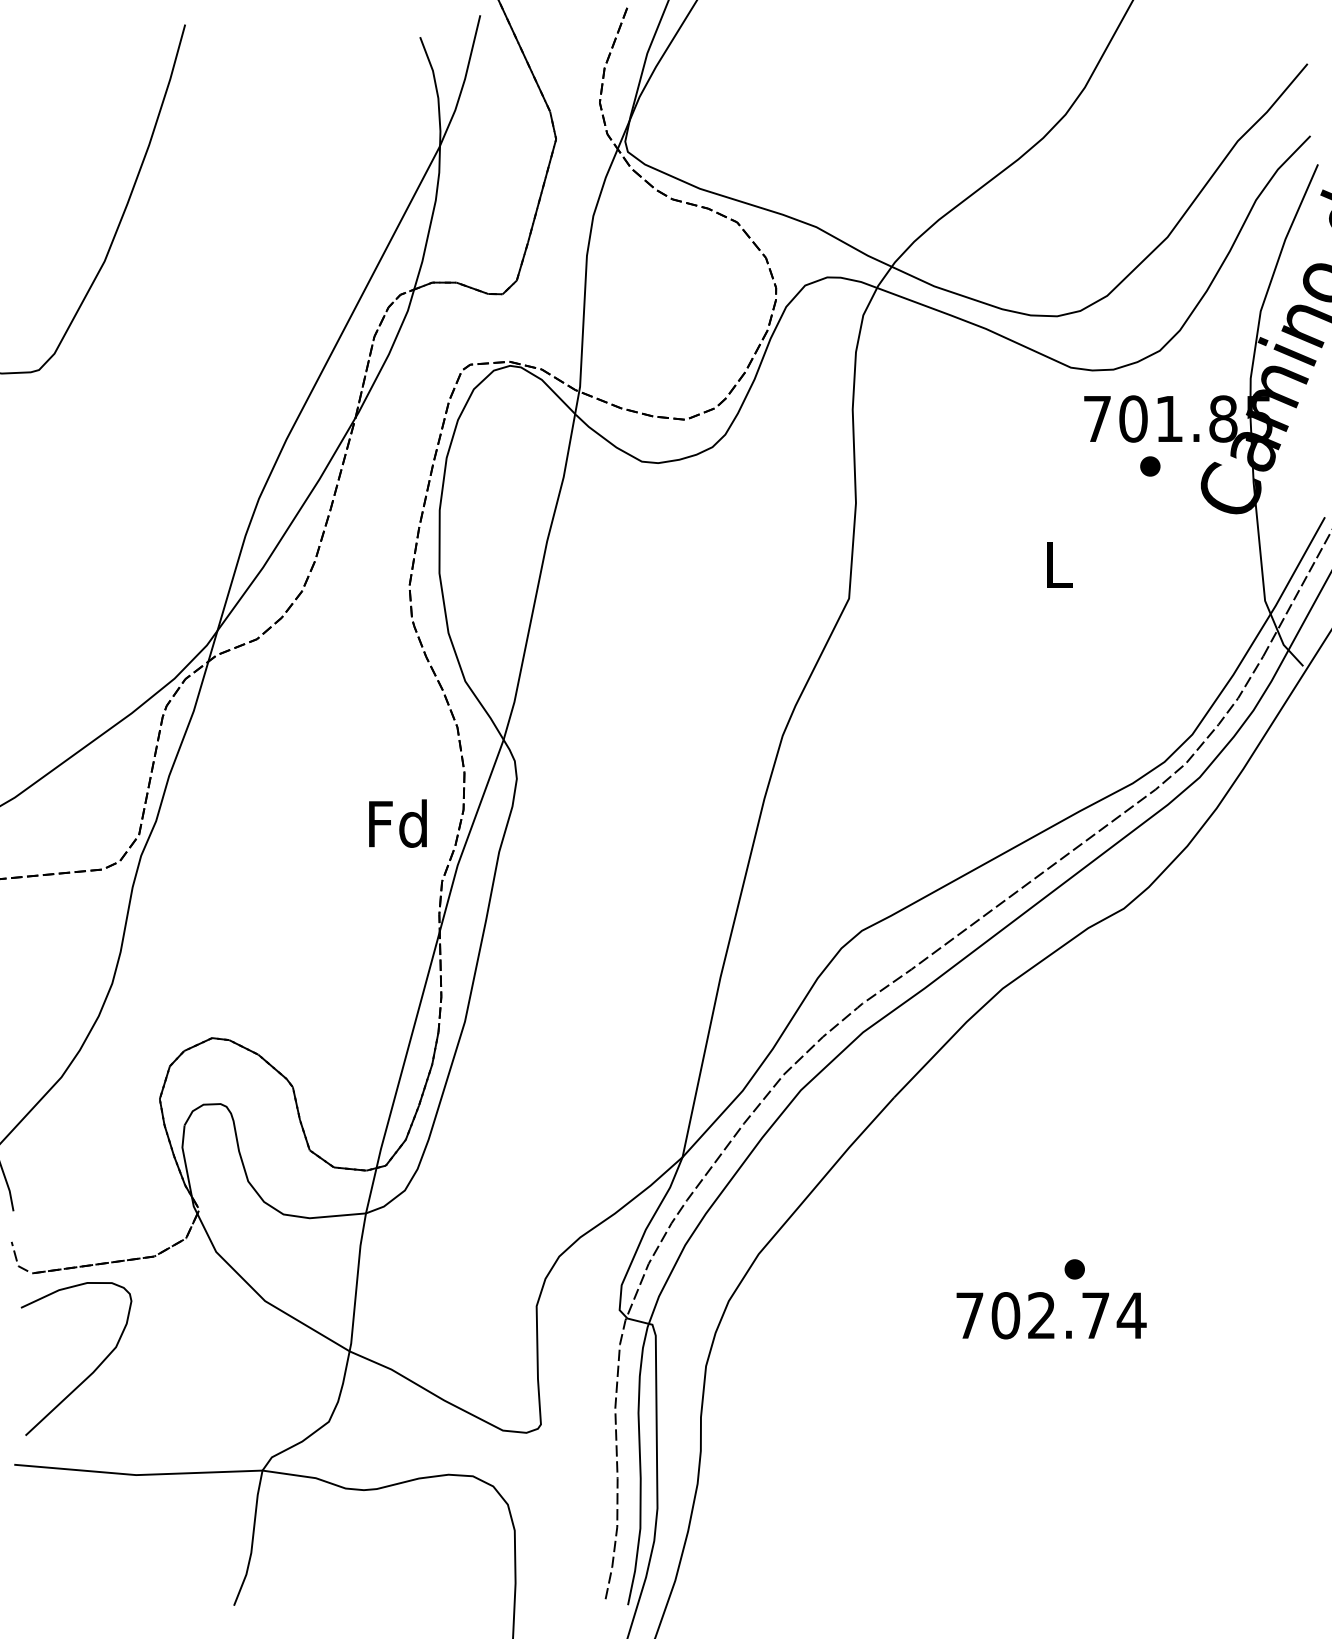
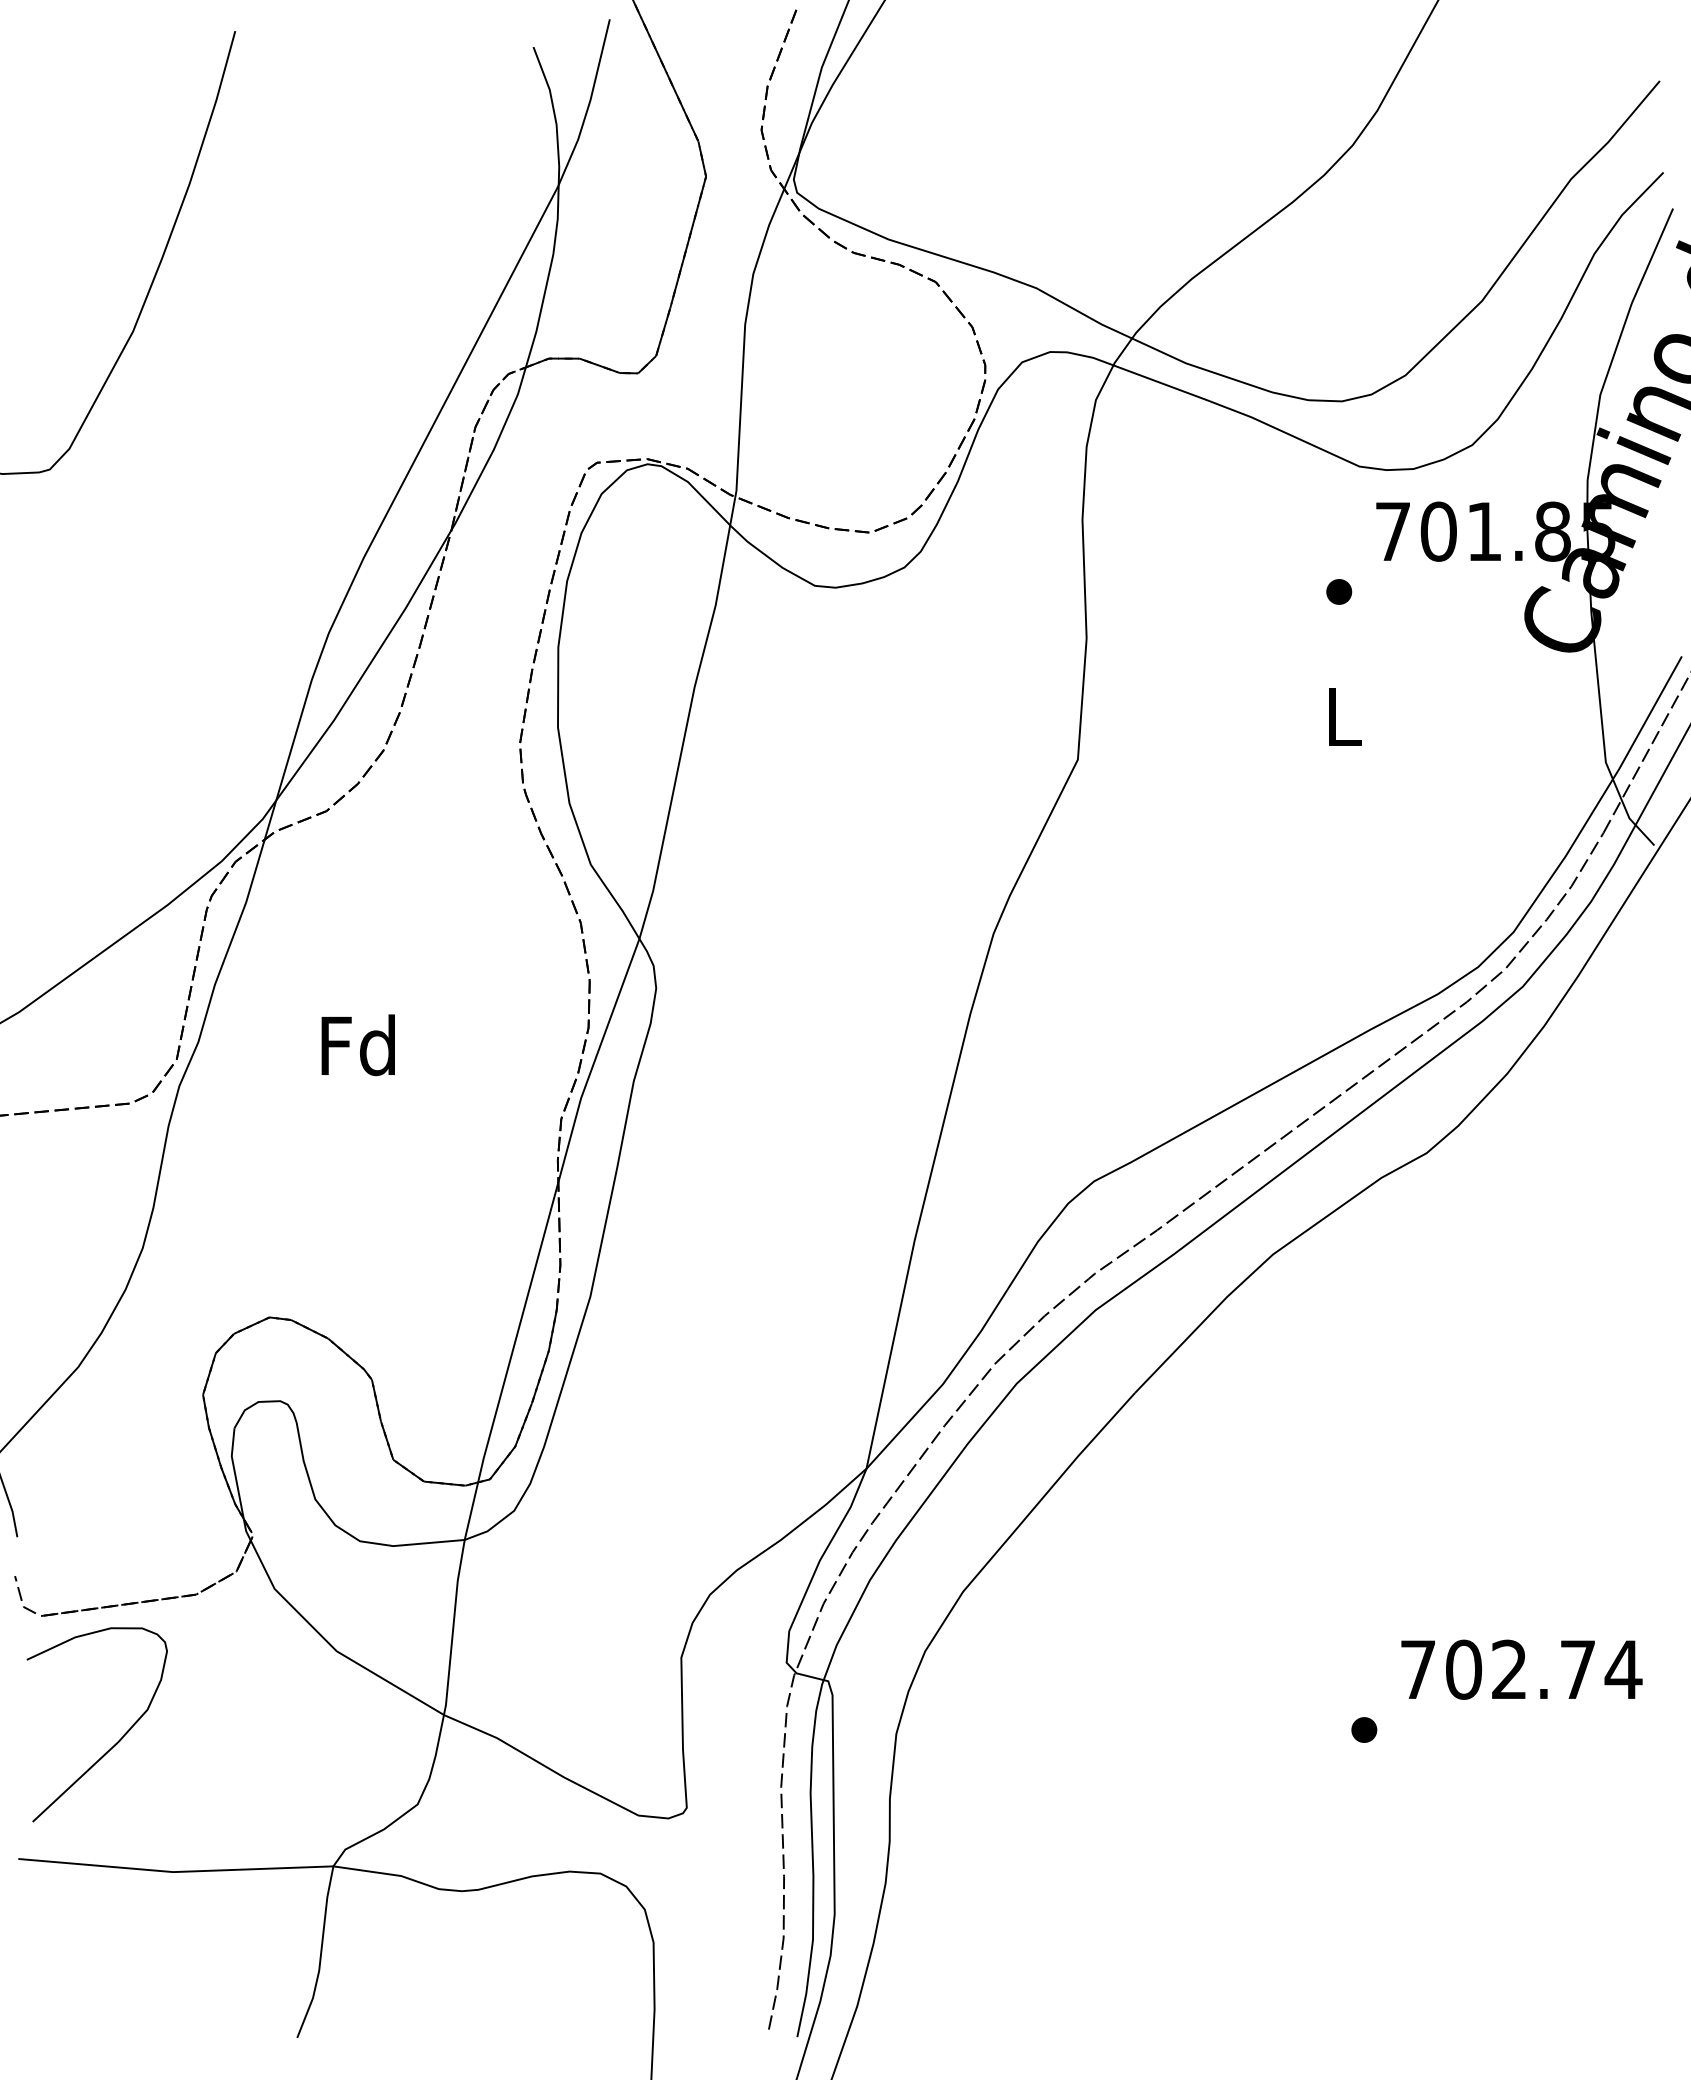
part: (1150, 466) -> (1339, 591), moved
text: (397, 823) -> (357, 1045), moved
part: (1074, 1268) -> (1364, 1729), moved
text: (1051, 1315) -> (1521, 1669), moved

